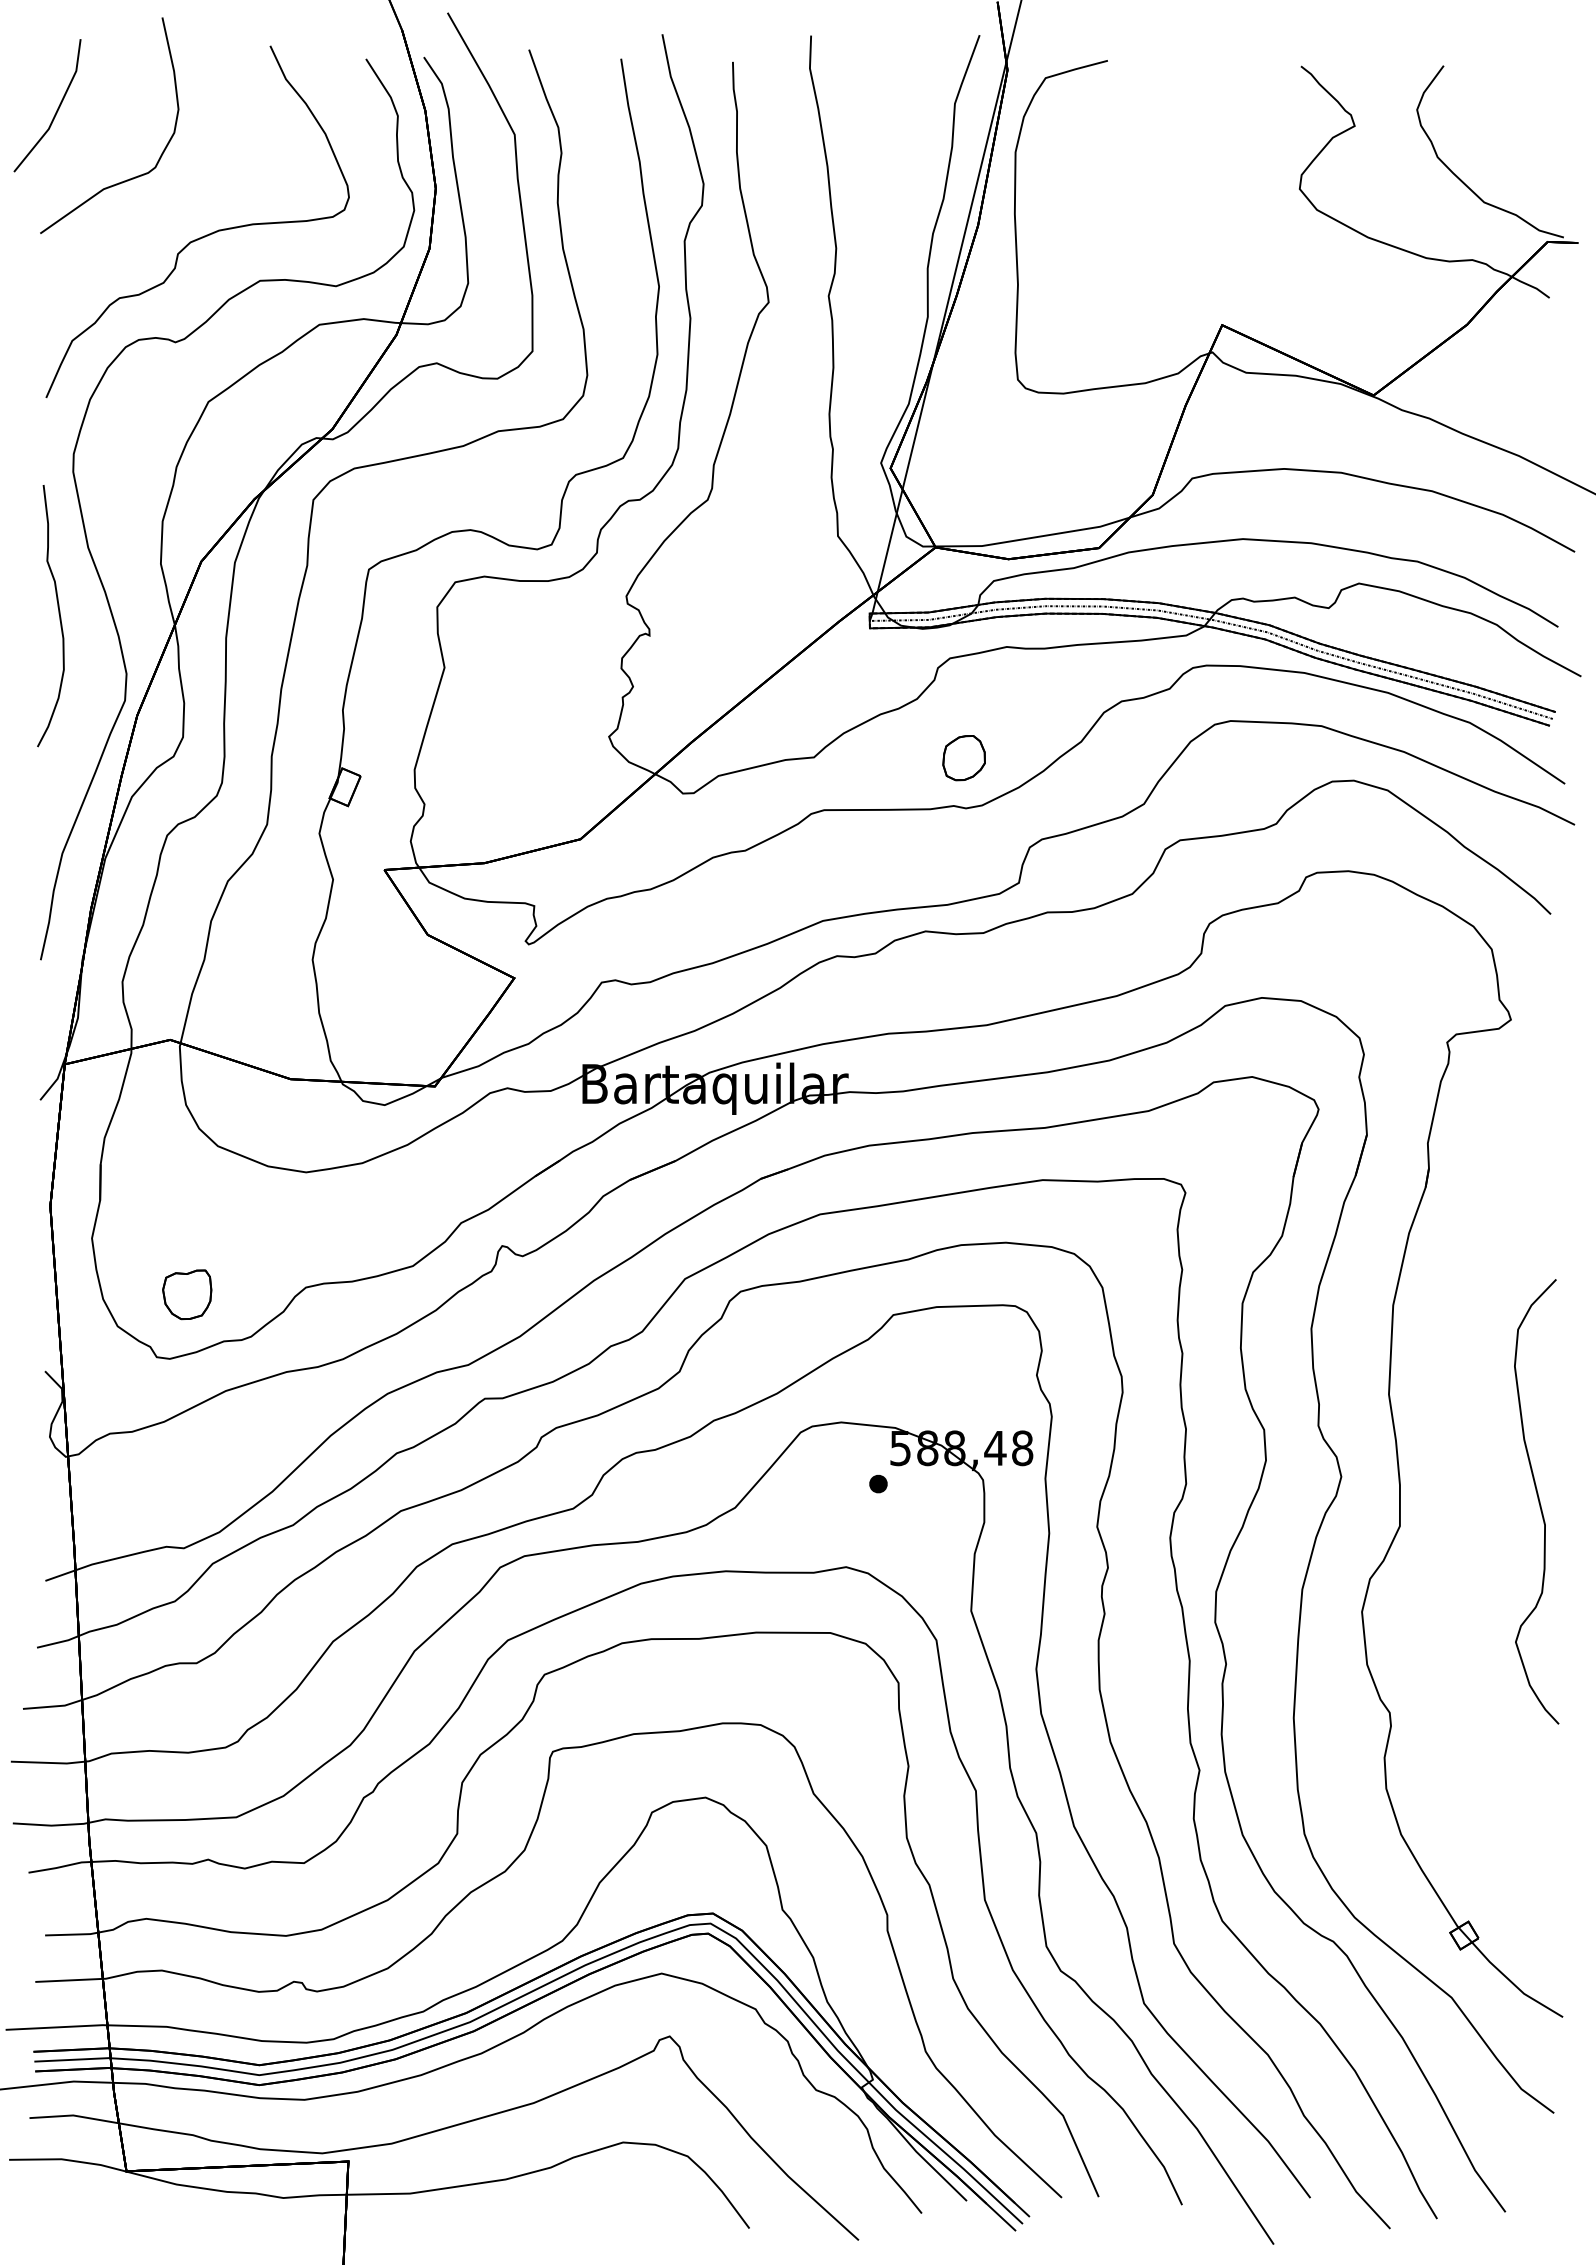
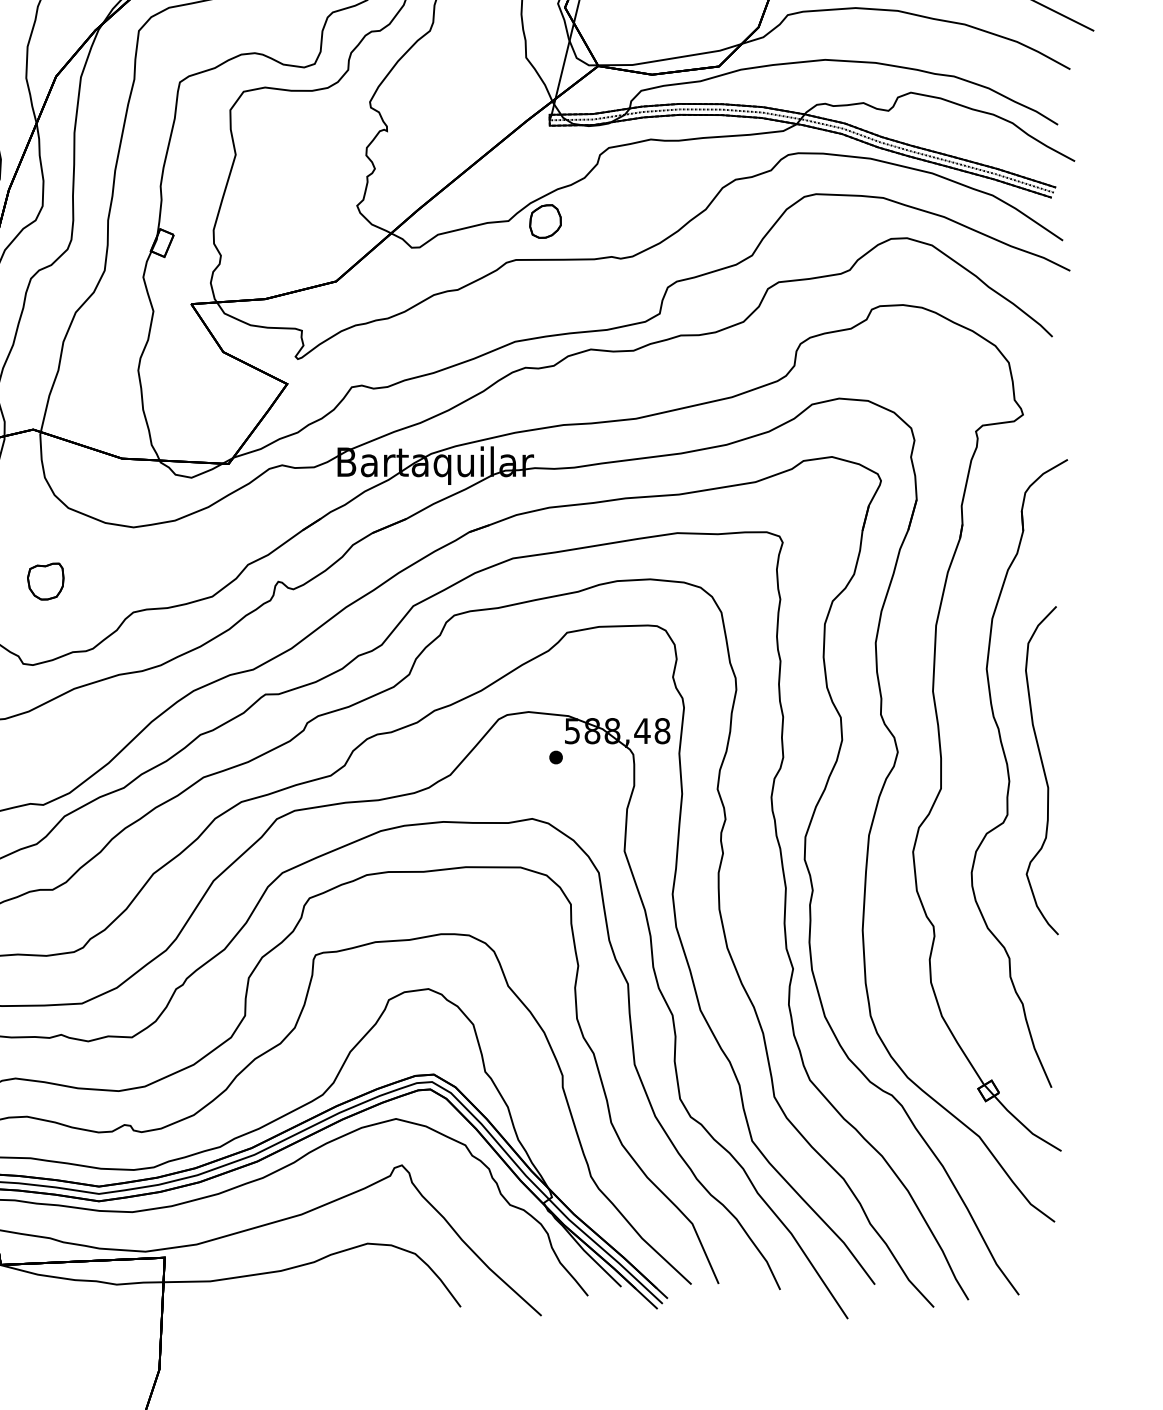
part: (963, 758) -> (545, 221), moved
part: (187, 1294) -> (45, 581), moved
part: (1492, 1507) -> (1009, 774), added

